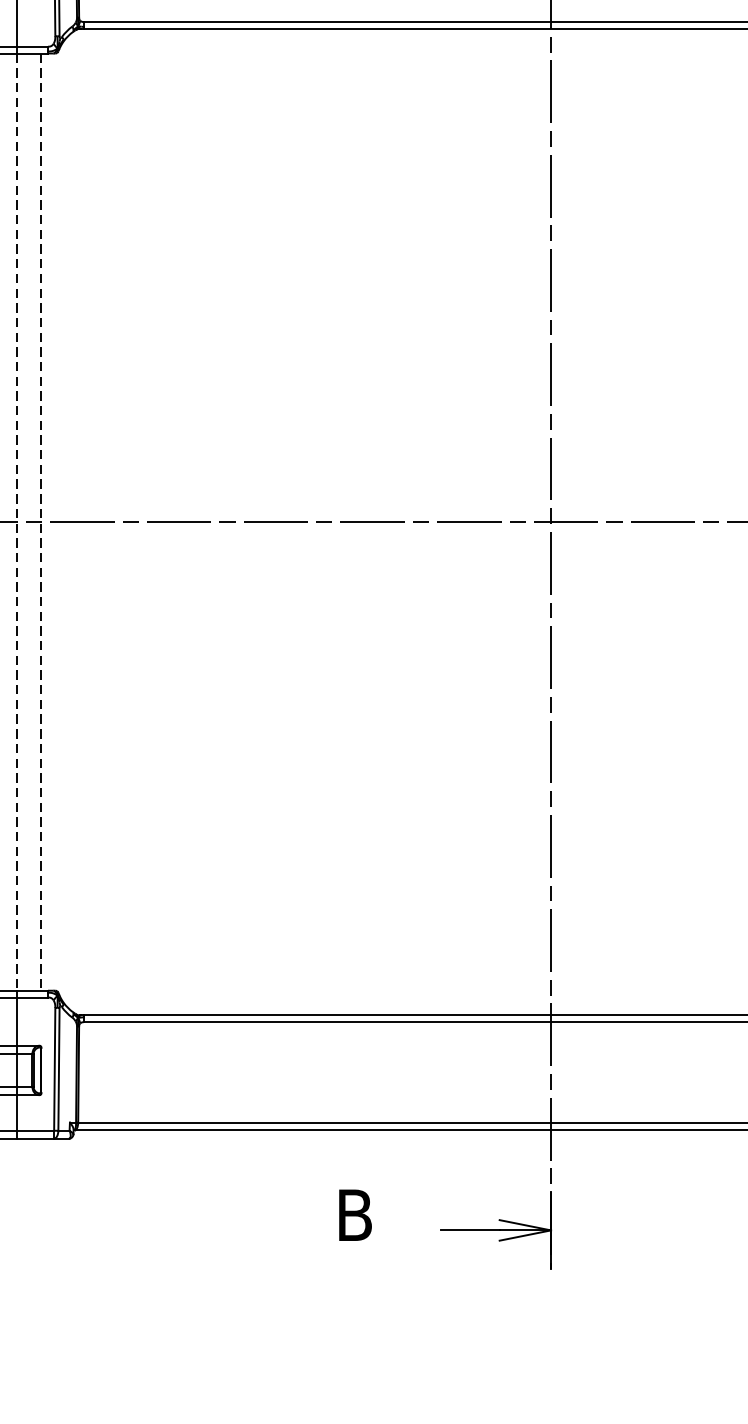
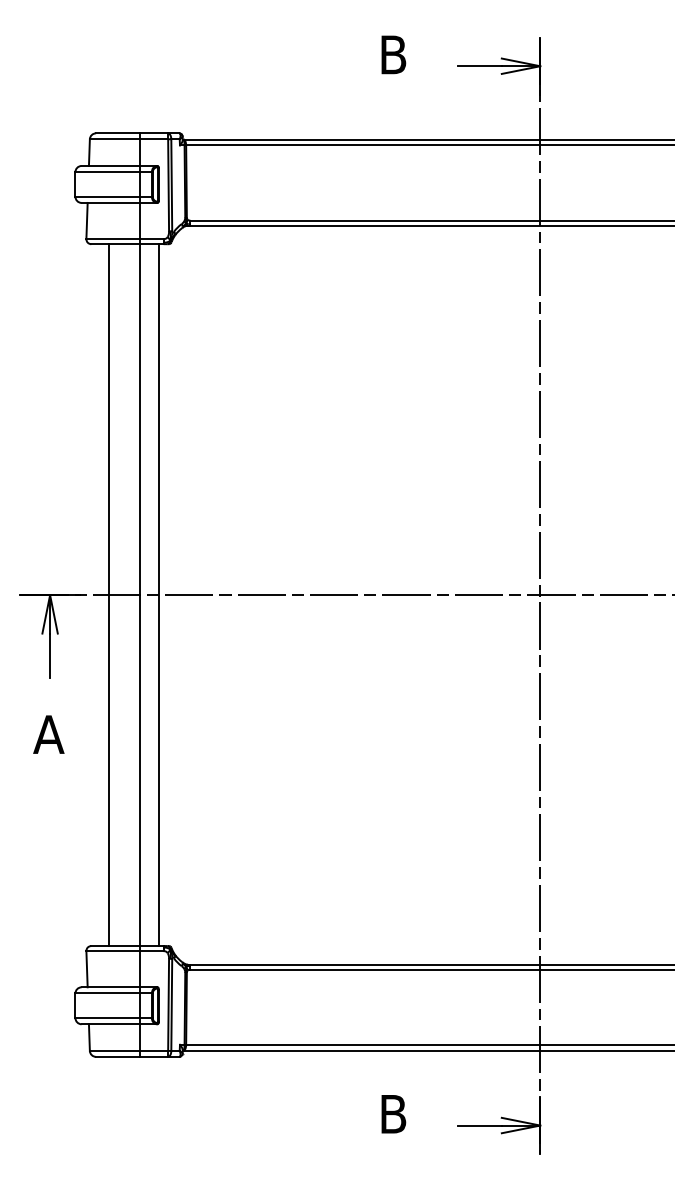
line: (17, 522) -> (140, 595), dashed -> solid
line: (41, 522) -> (158, 595), dashed -> solid

